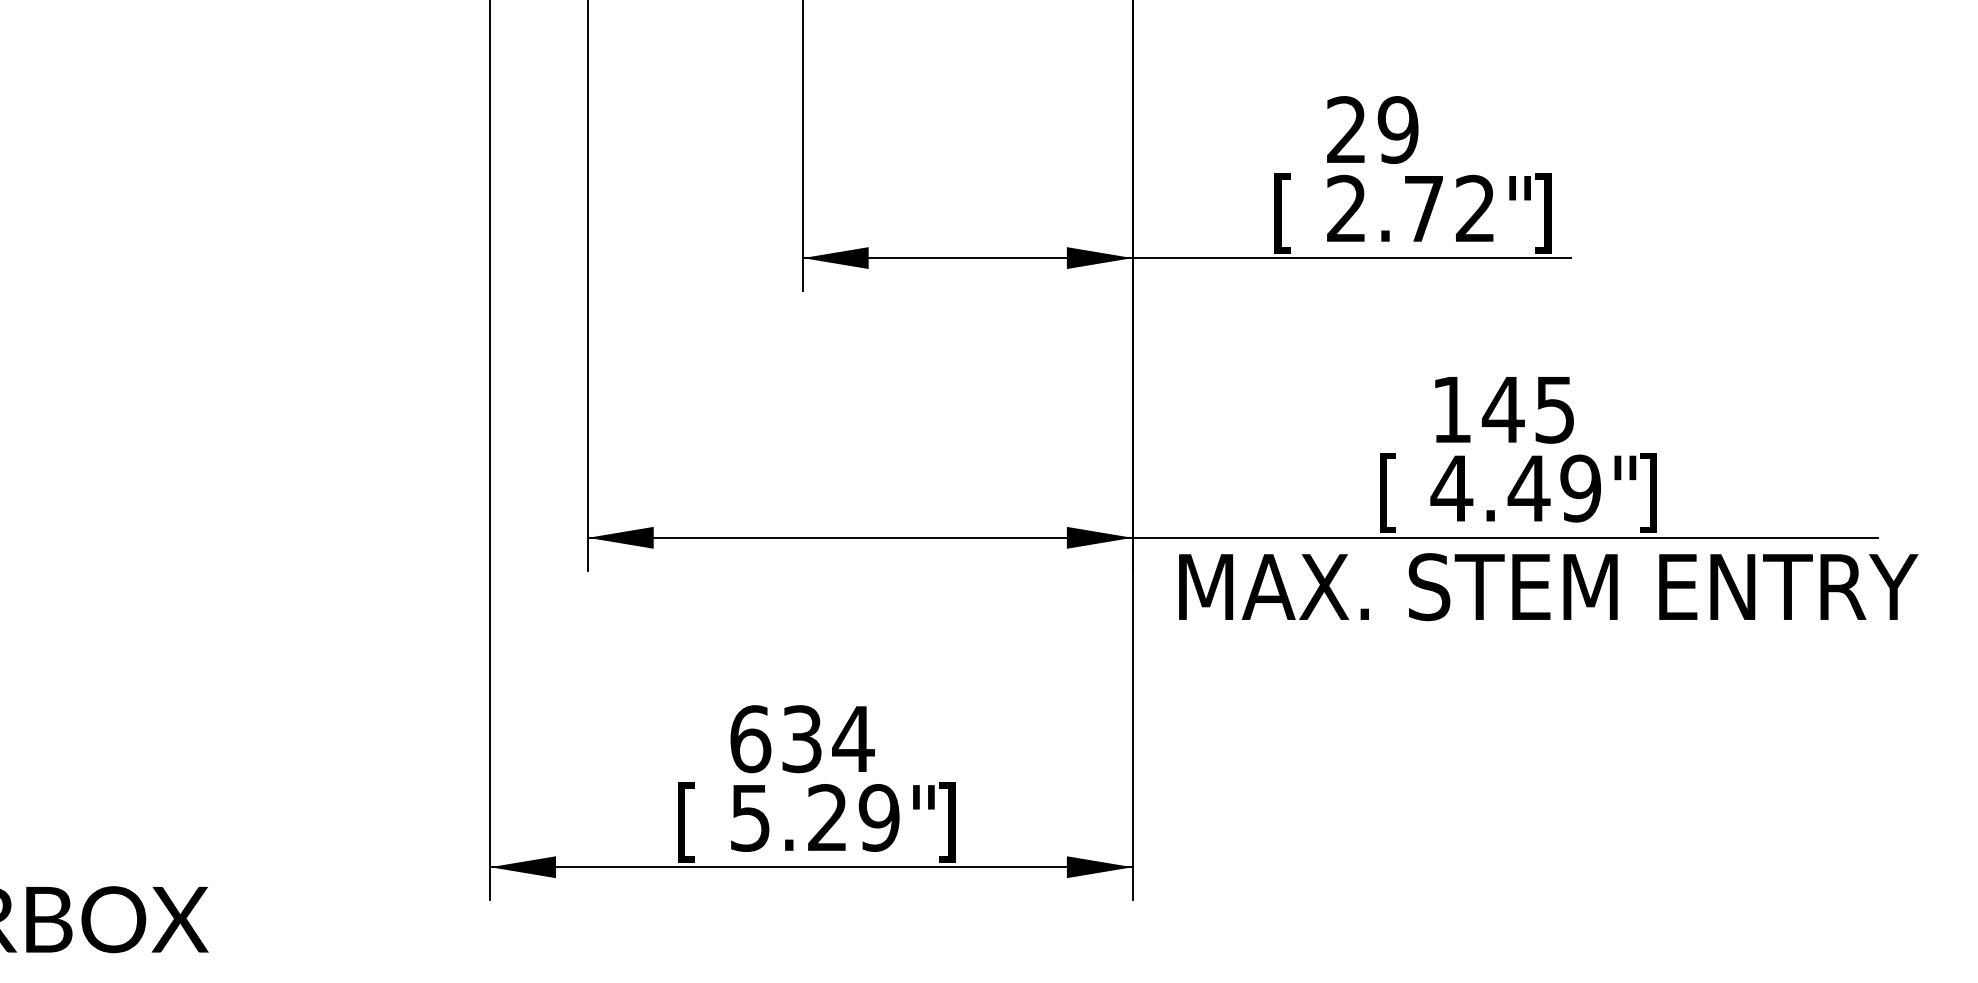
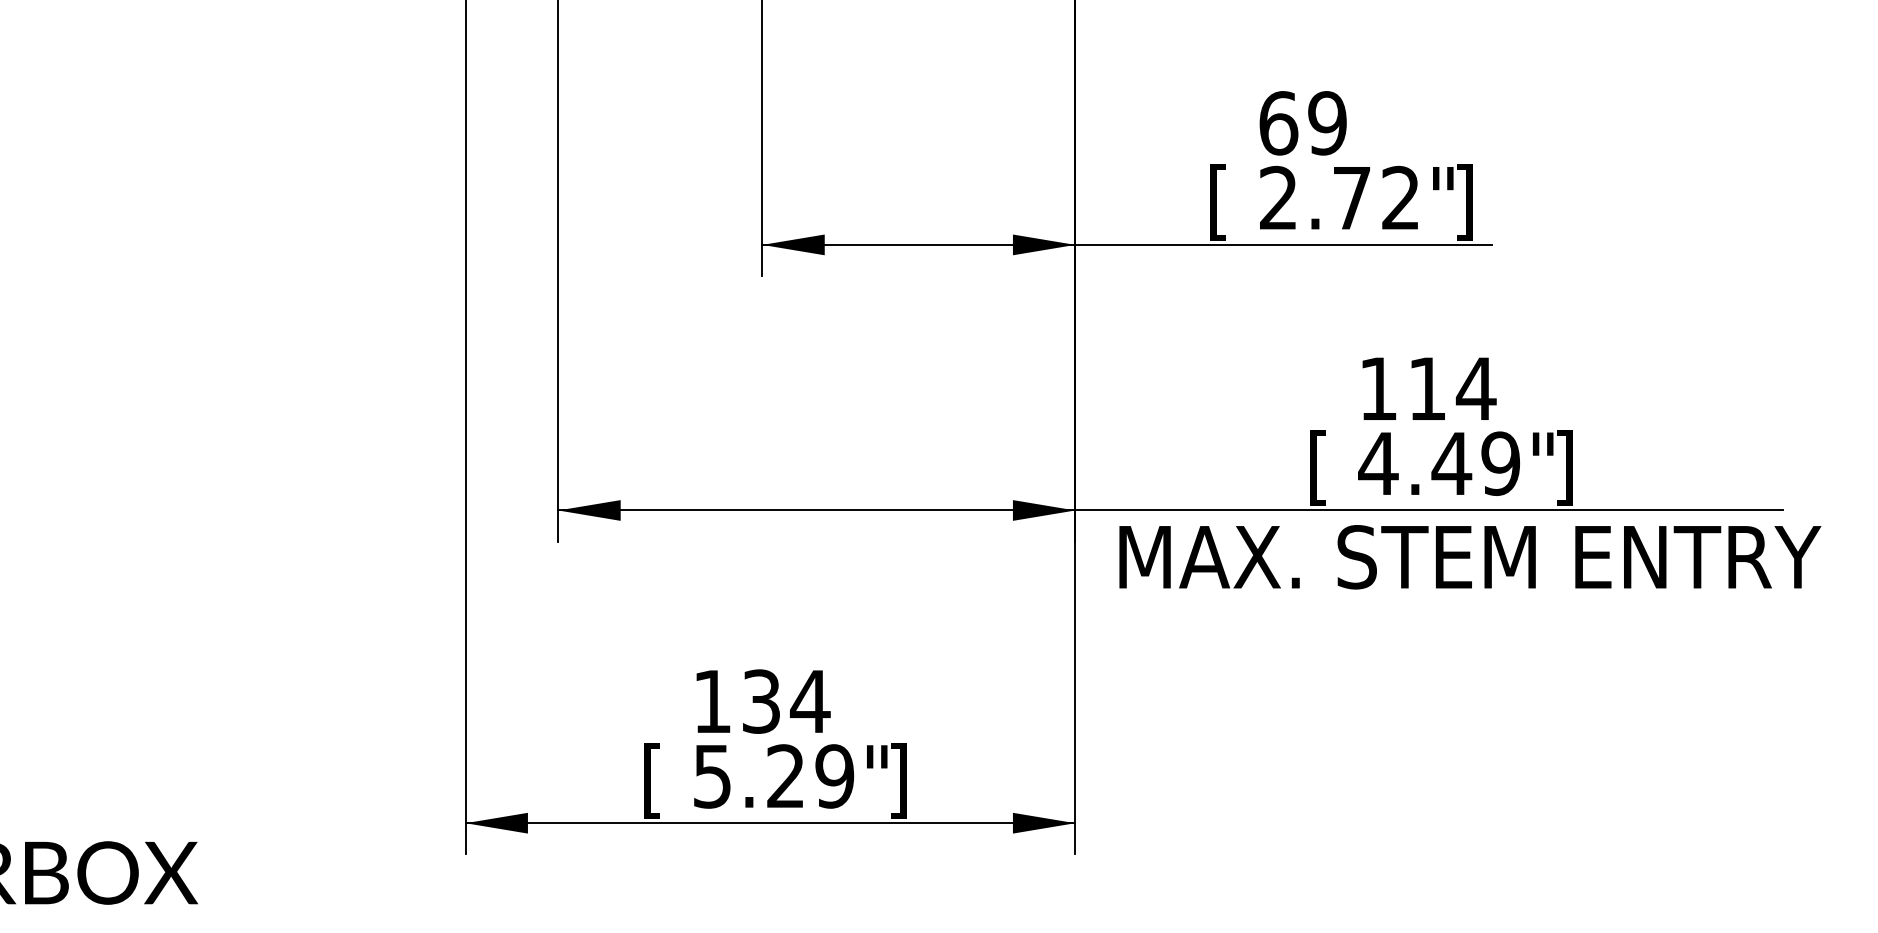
text: (1346, 130) -> (1278, 123), 29 -> 69
text: (1528, 410) -> (1451, 389), 145 -> 114
text: (750, 739) -> (712, 701), 634 -> 134

